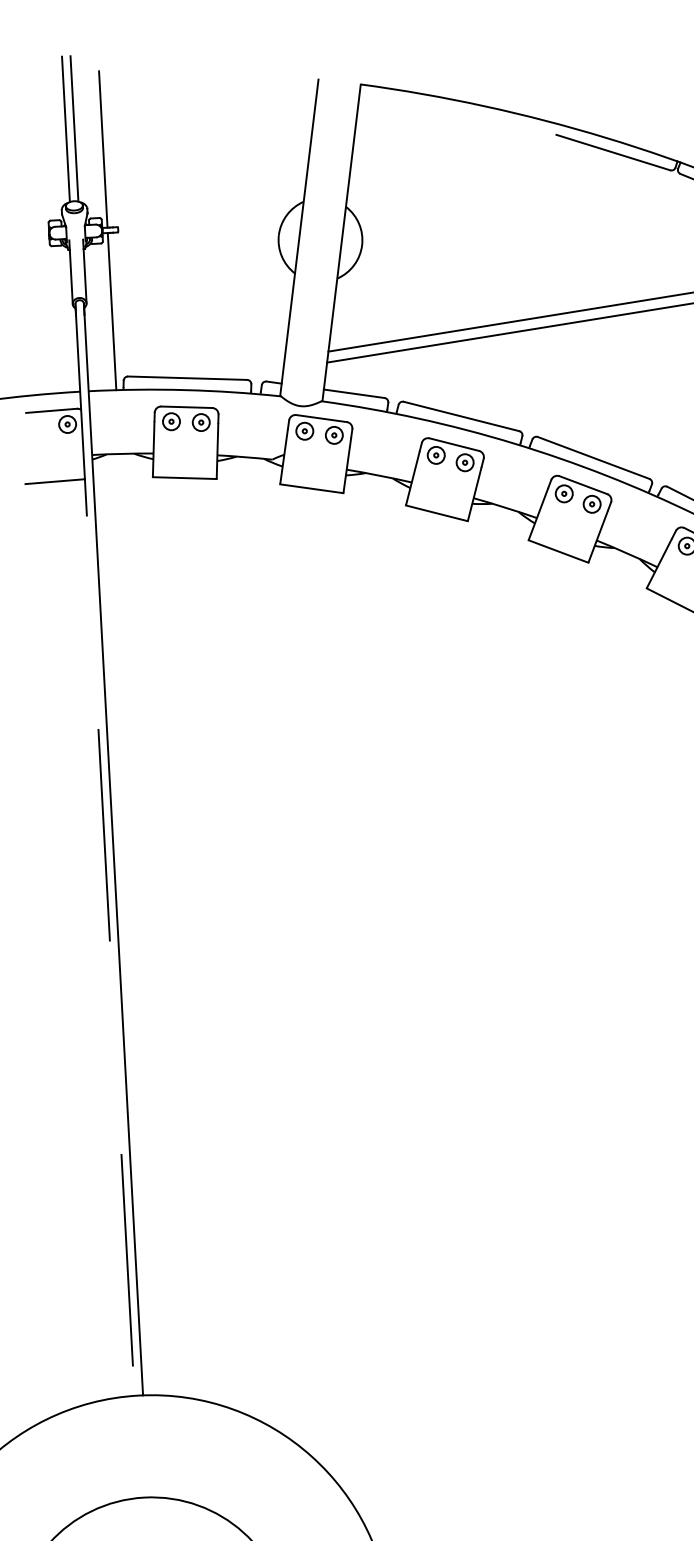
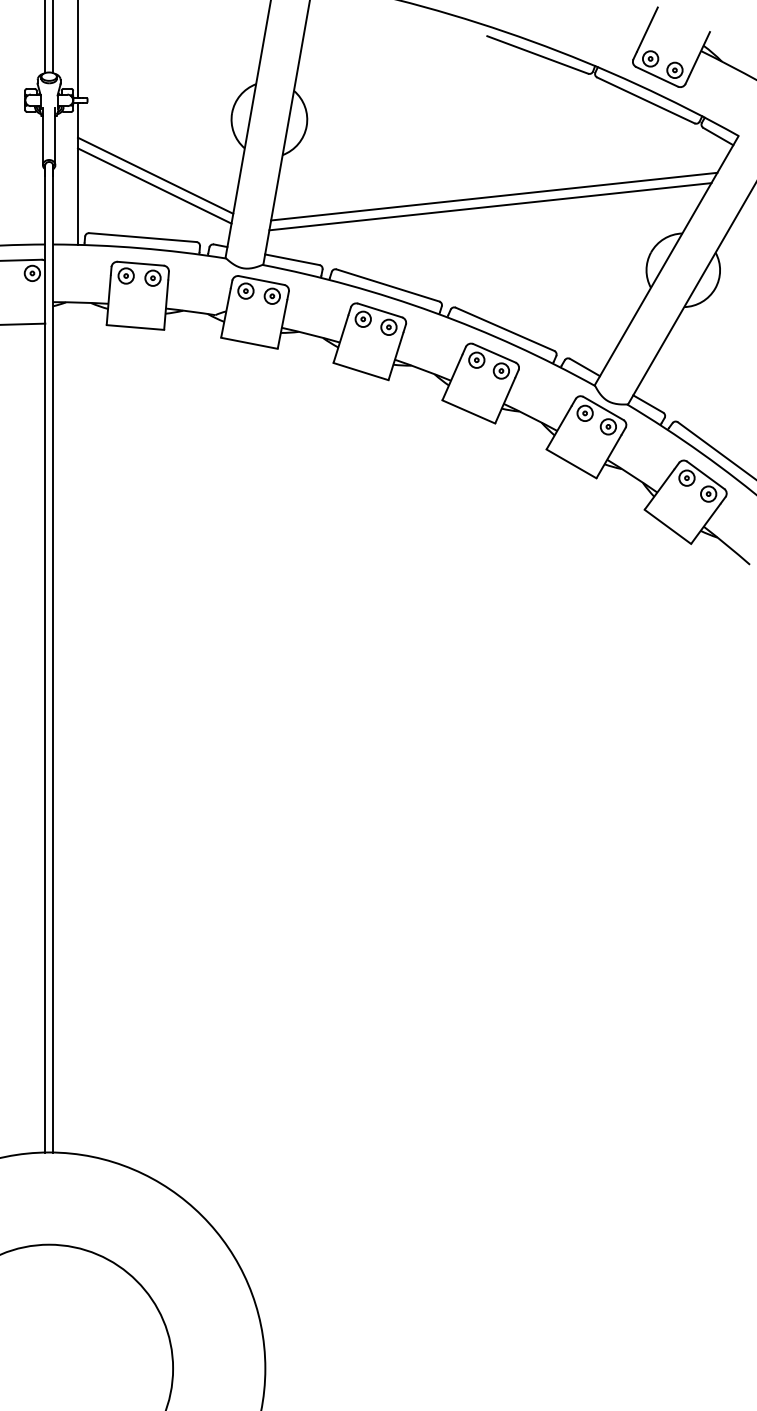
line: (197, 308) -> (155, 175), added
line: (197, 319) -> (154, 185), added
line: (105, 849) -> (45, 658), dashed -> solid

